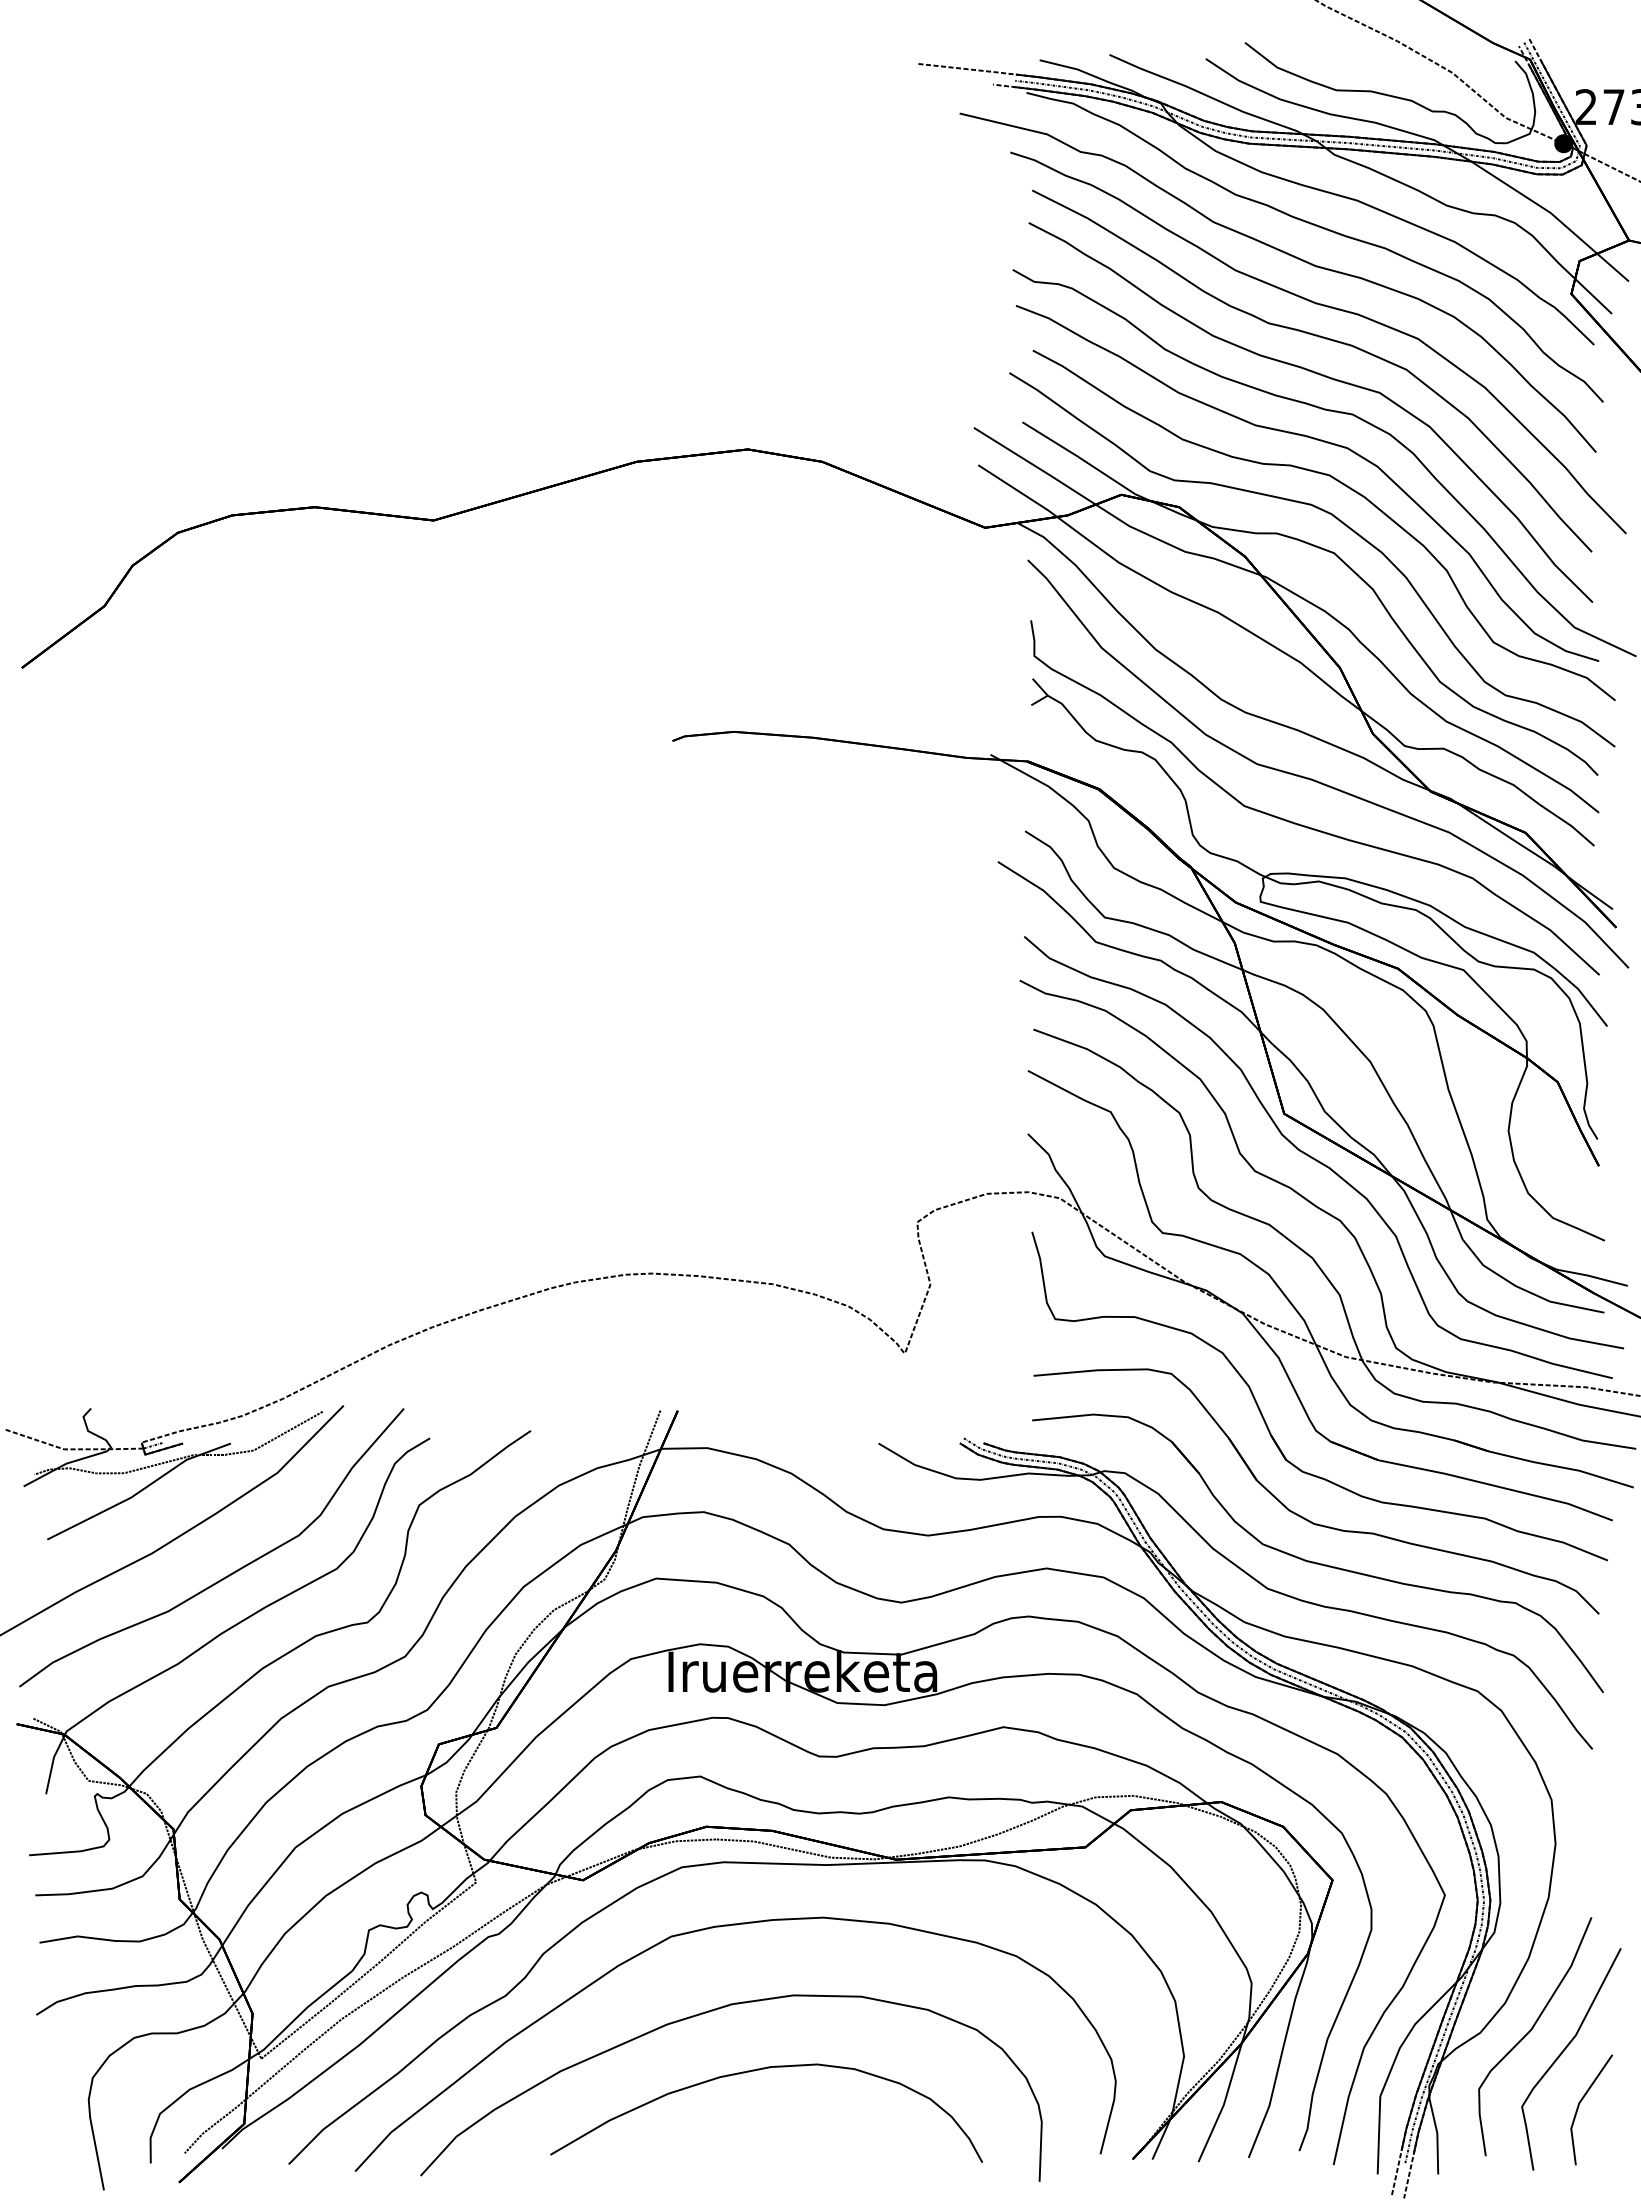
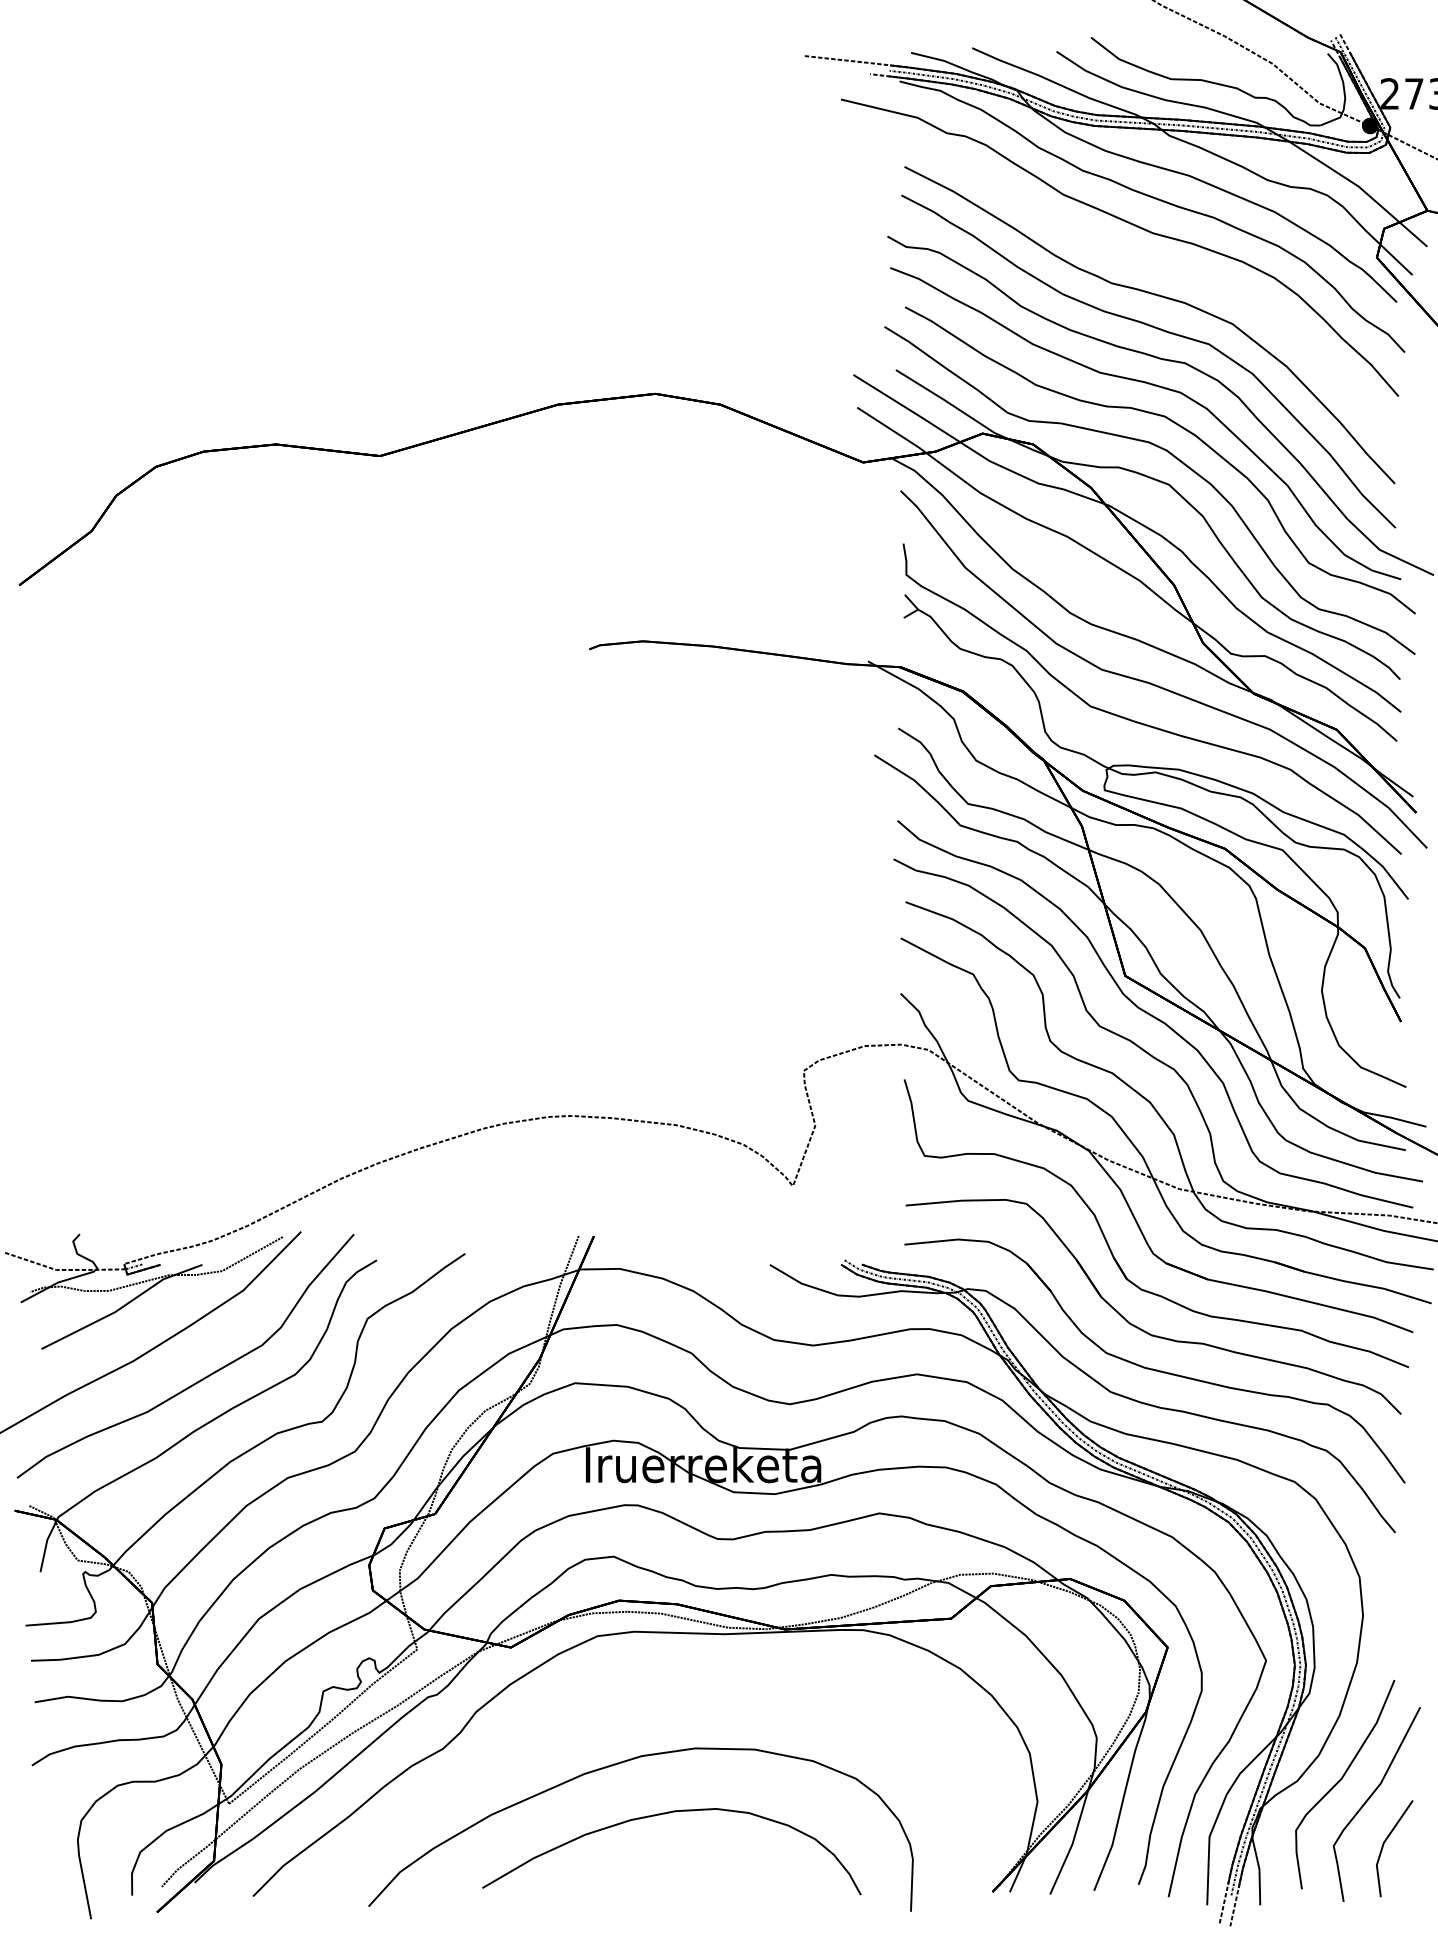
part: (1330, 308) -> (1165, 270), removed
part: (720, 1927) -> (631, 1688), removed

